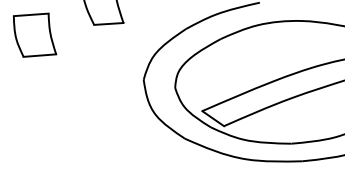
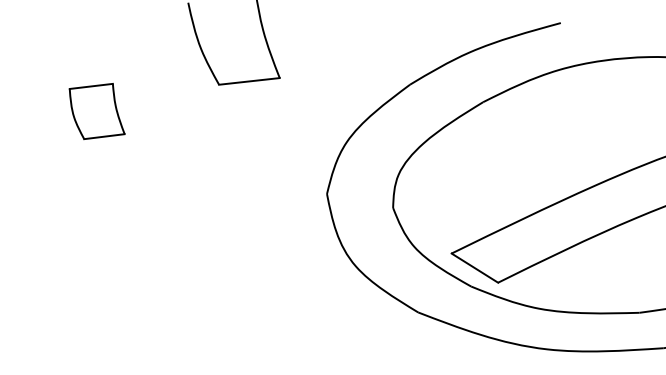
part: (34, 34) -> (96, 110), size x0.6

